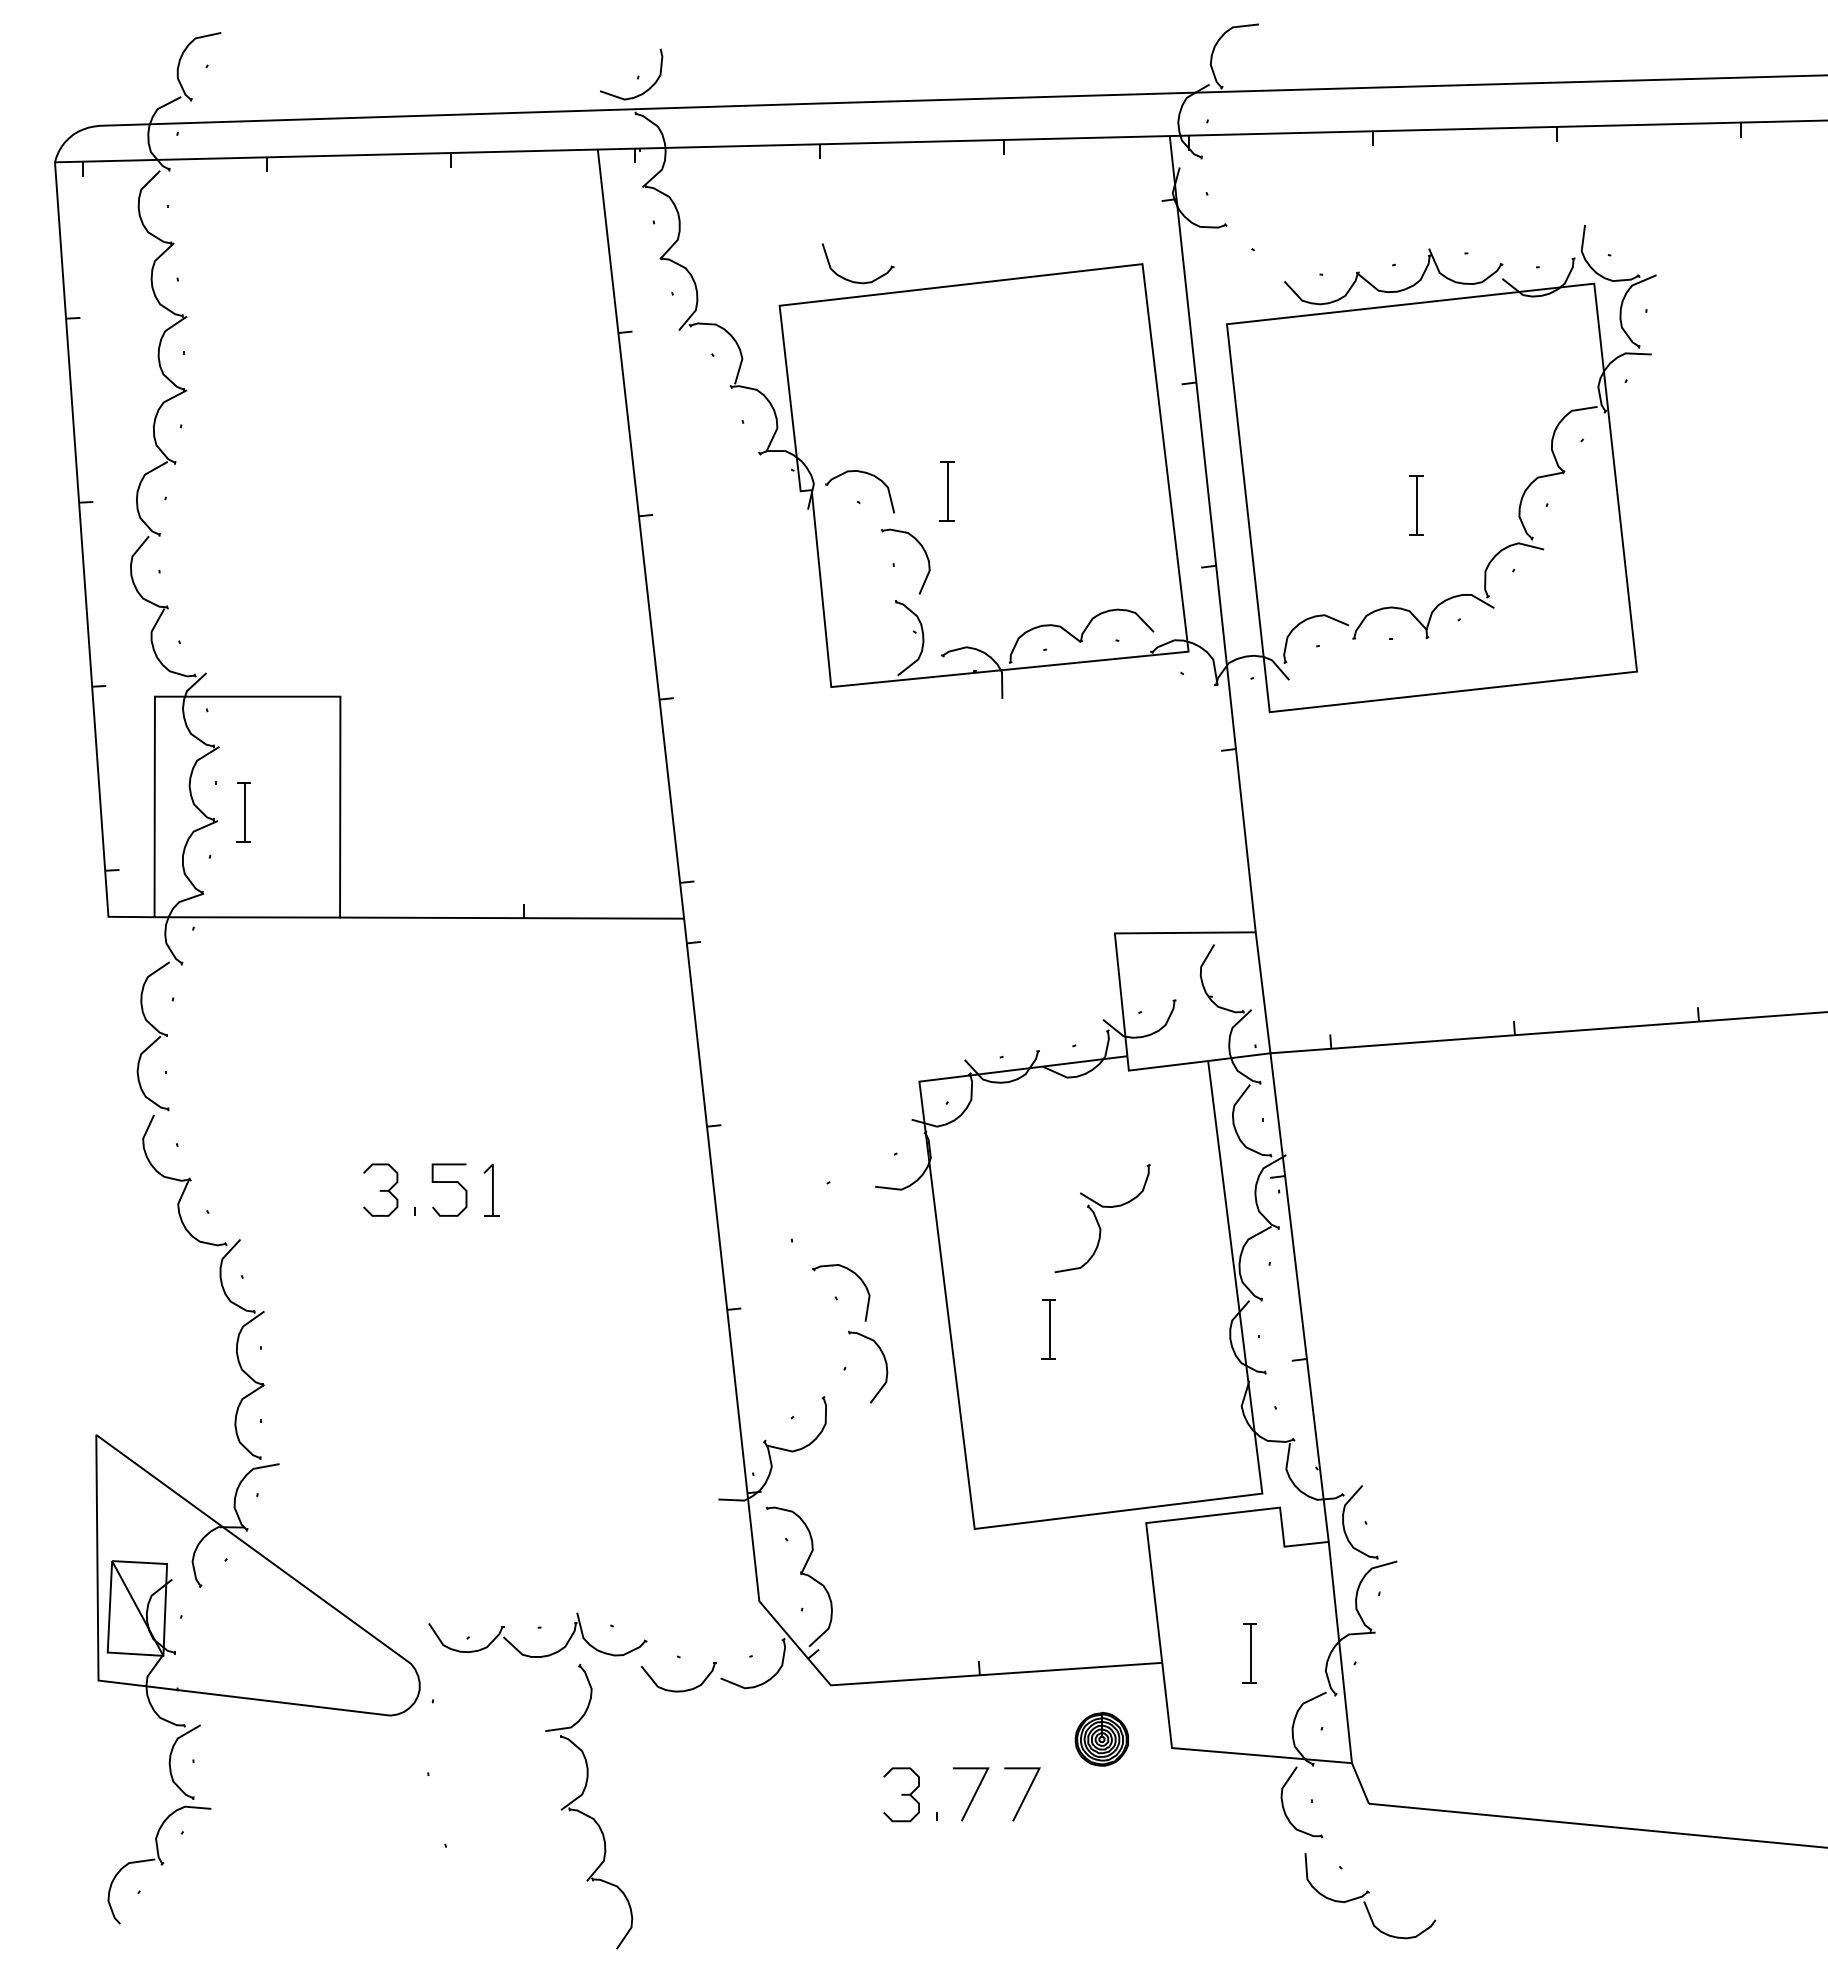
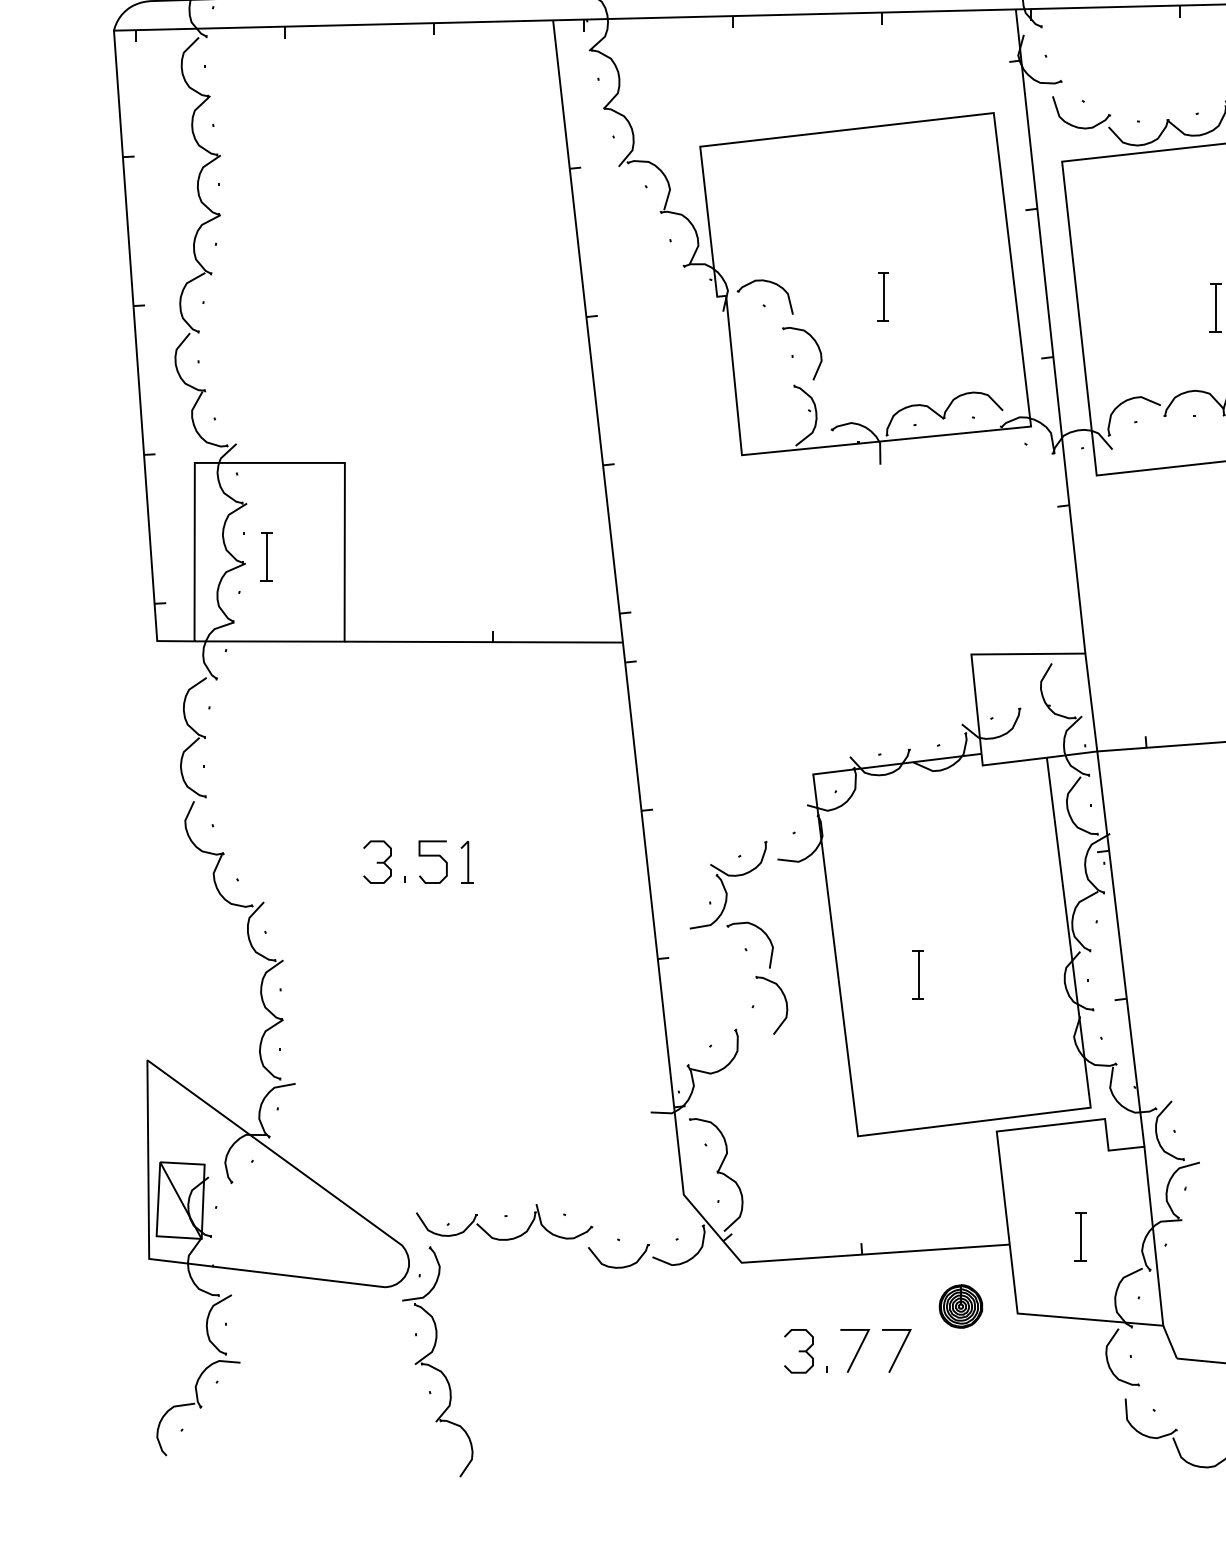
part: (852, 280) -> (1077, 126), moved
part: (946, 491) -> (882, 296), moved
part: (1102, 1218) -> (728, 885), moved
part: (585, 1813) -> (434, 1367), moved

